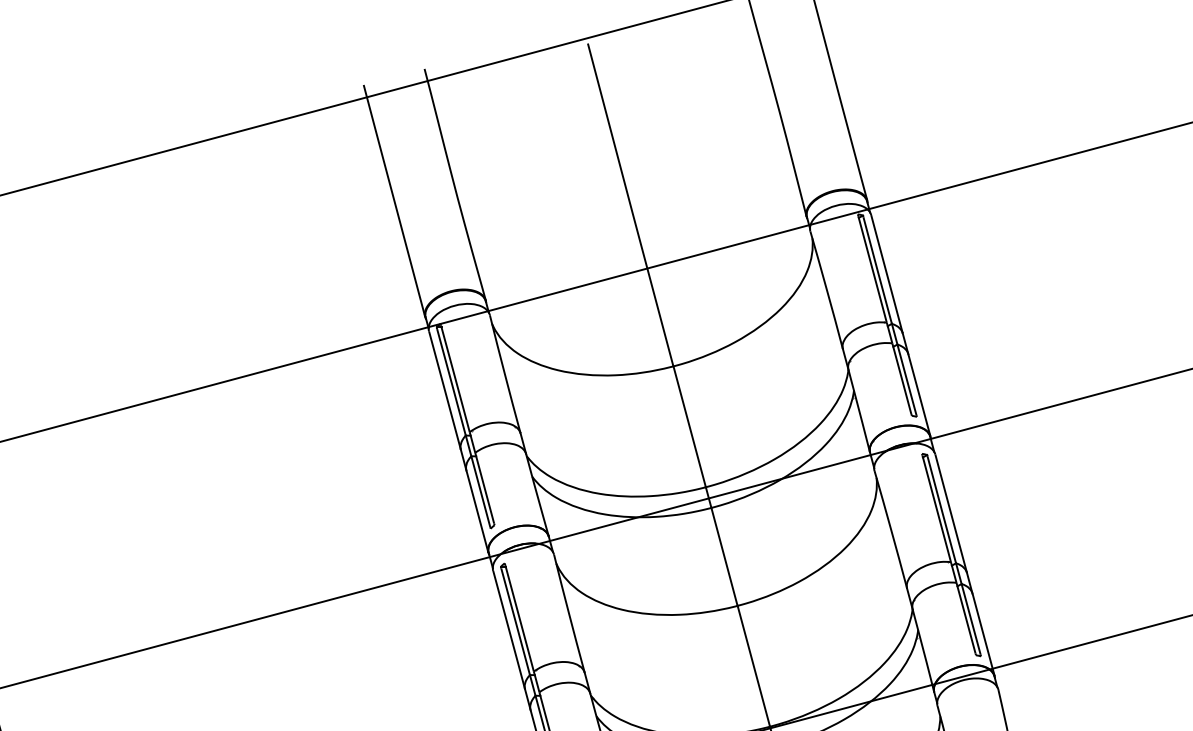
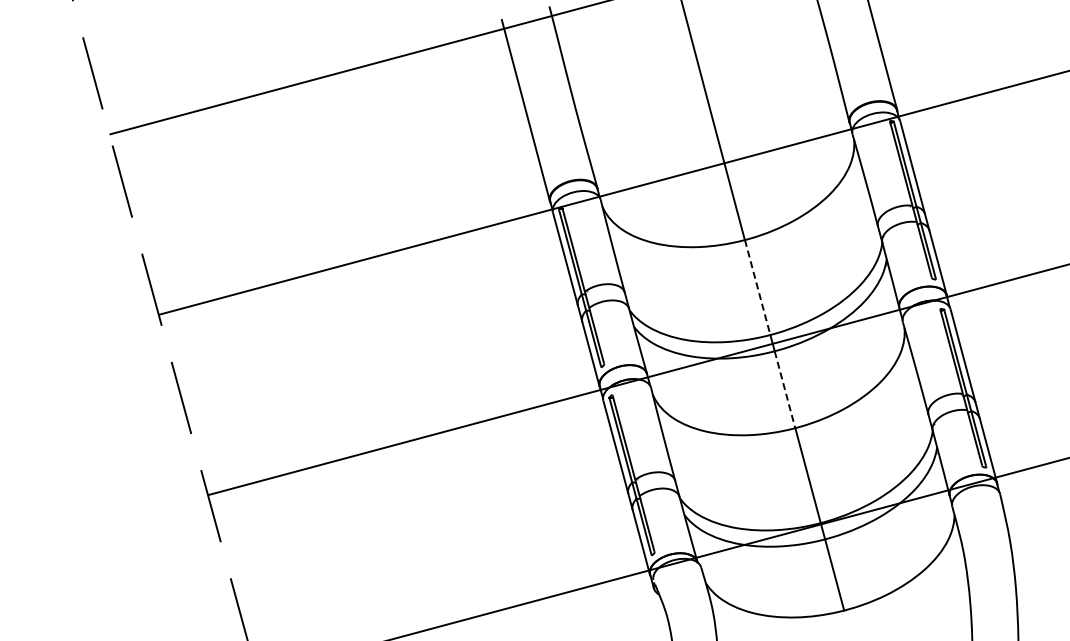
line: (689, 428) -> (757, 288), solid -> dashed
line: (725, 556) -> (785, 389), solid -> dashed

